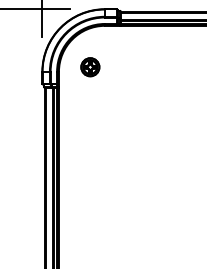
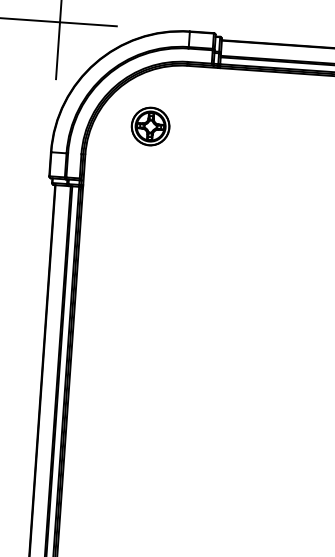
part: (90, 67) -> (150, 127), moved

